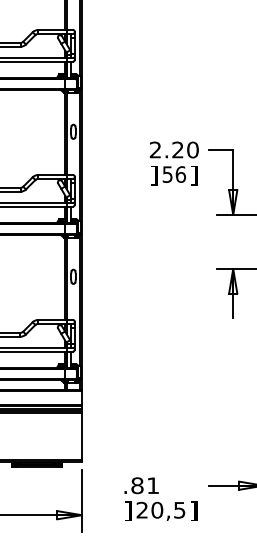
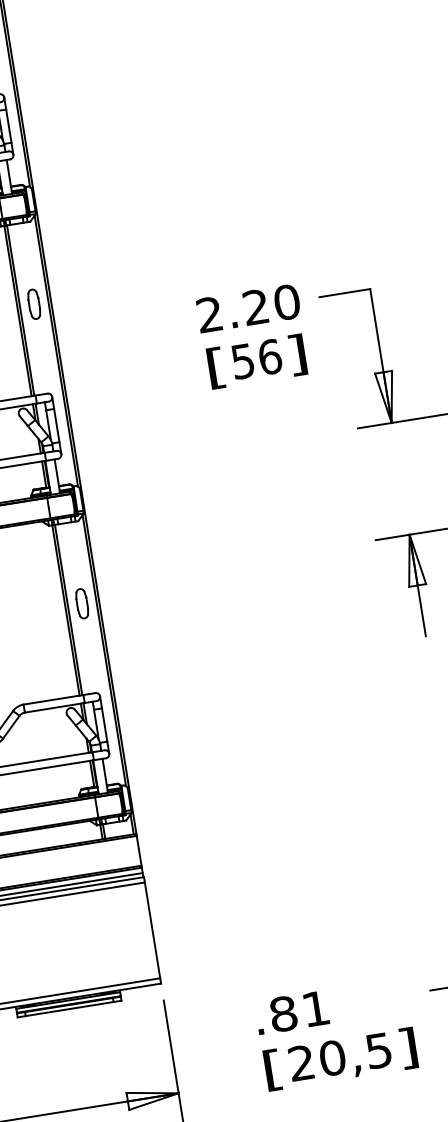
text: (154, 175) -> (216, 367), ] -> [
text: (128, 511) -> (273, 1070), ] -> [

